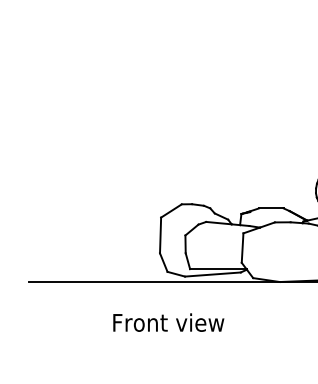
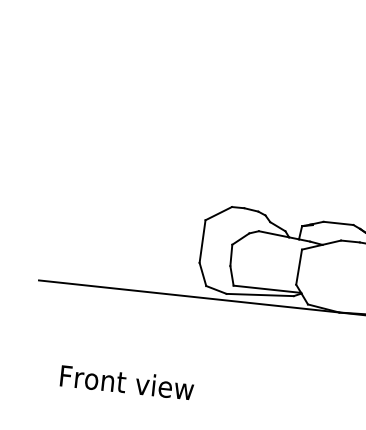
text: (168, 322) -> (126, 382), moved

